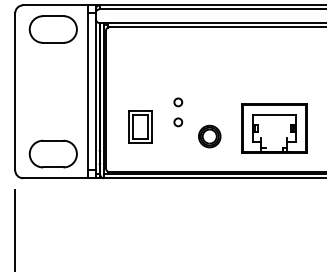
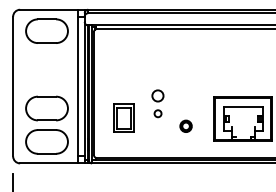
circle: (178, 102) -> (158, 96), size x1.6
part: (52, 116) -> (46, 108), added
part: (209, 136) -> (185, 126), size x0.6

